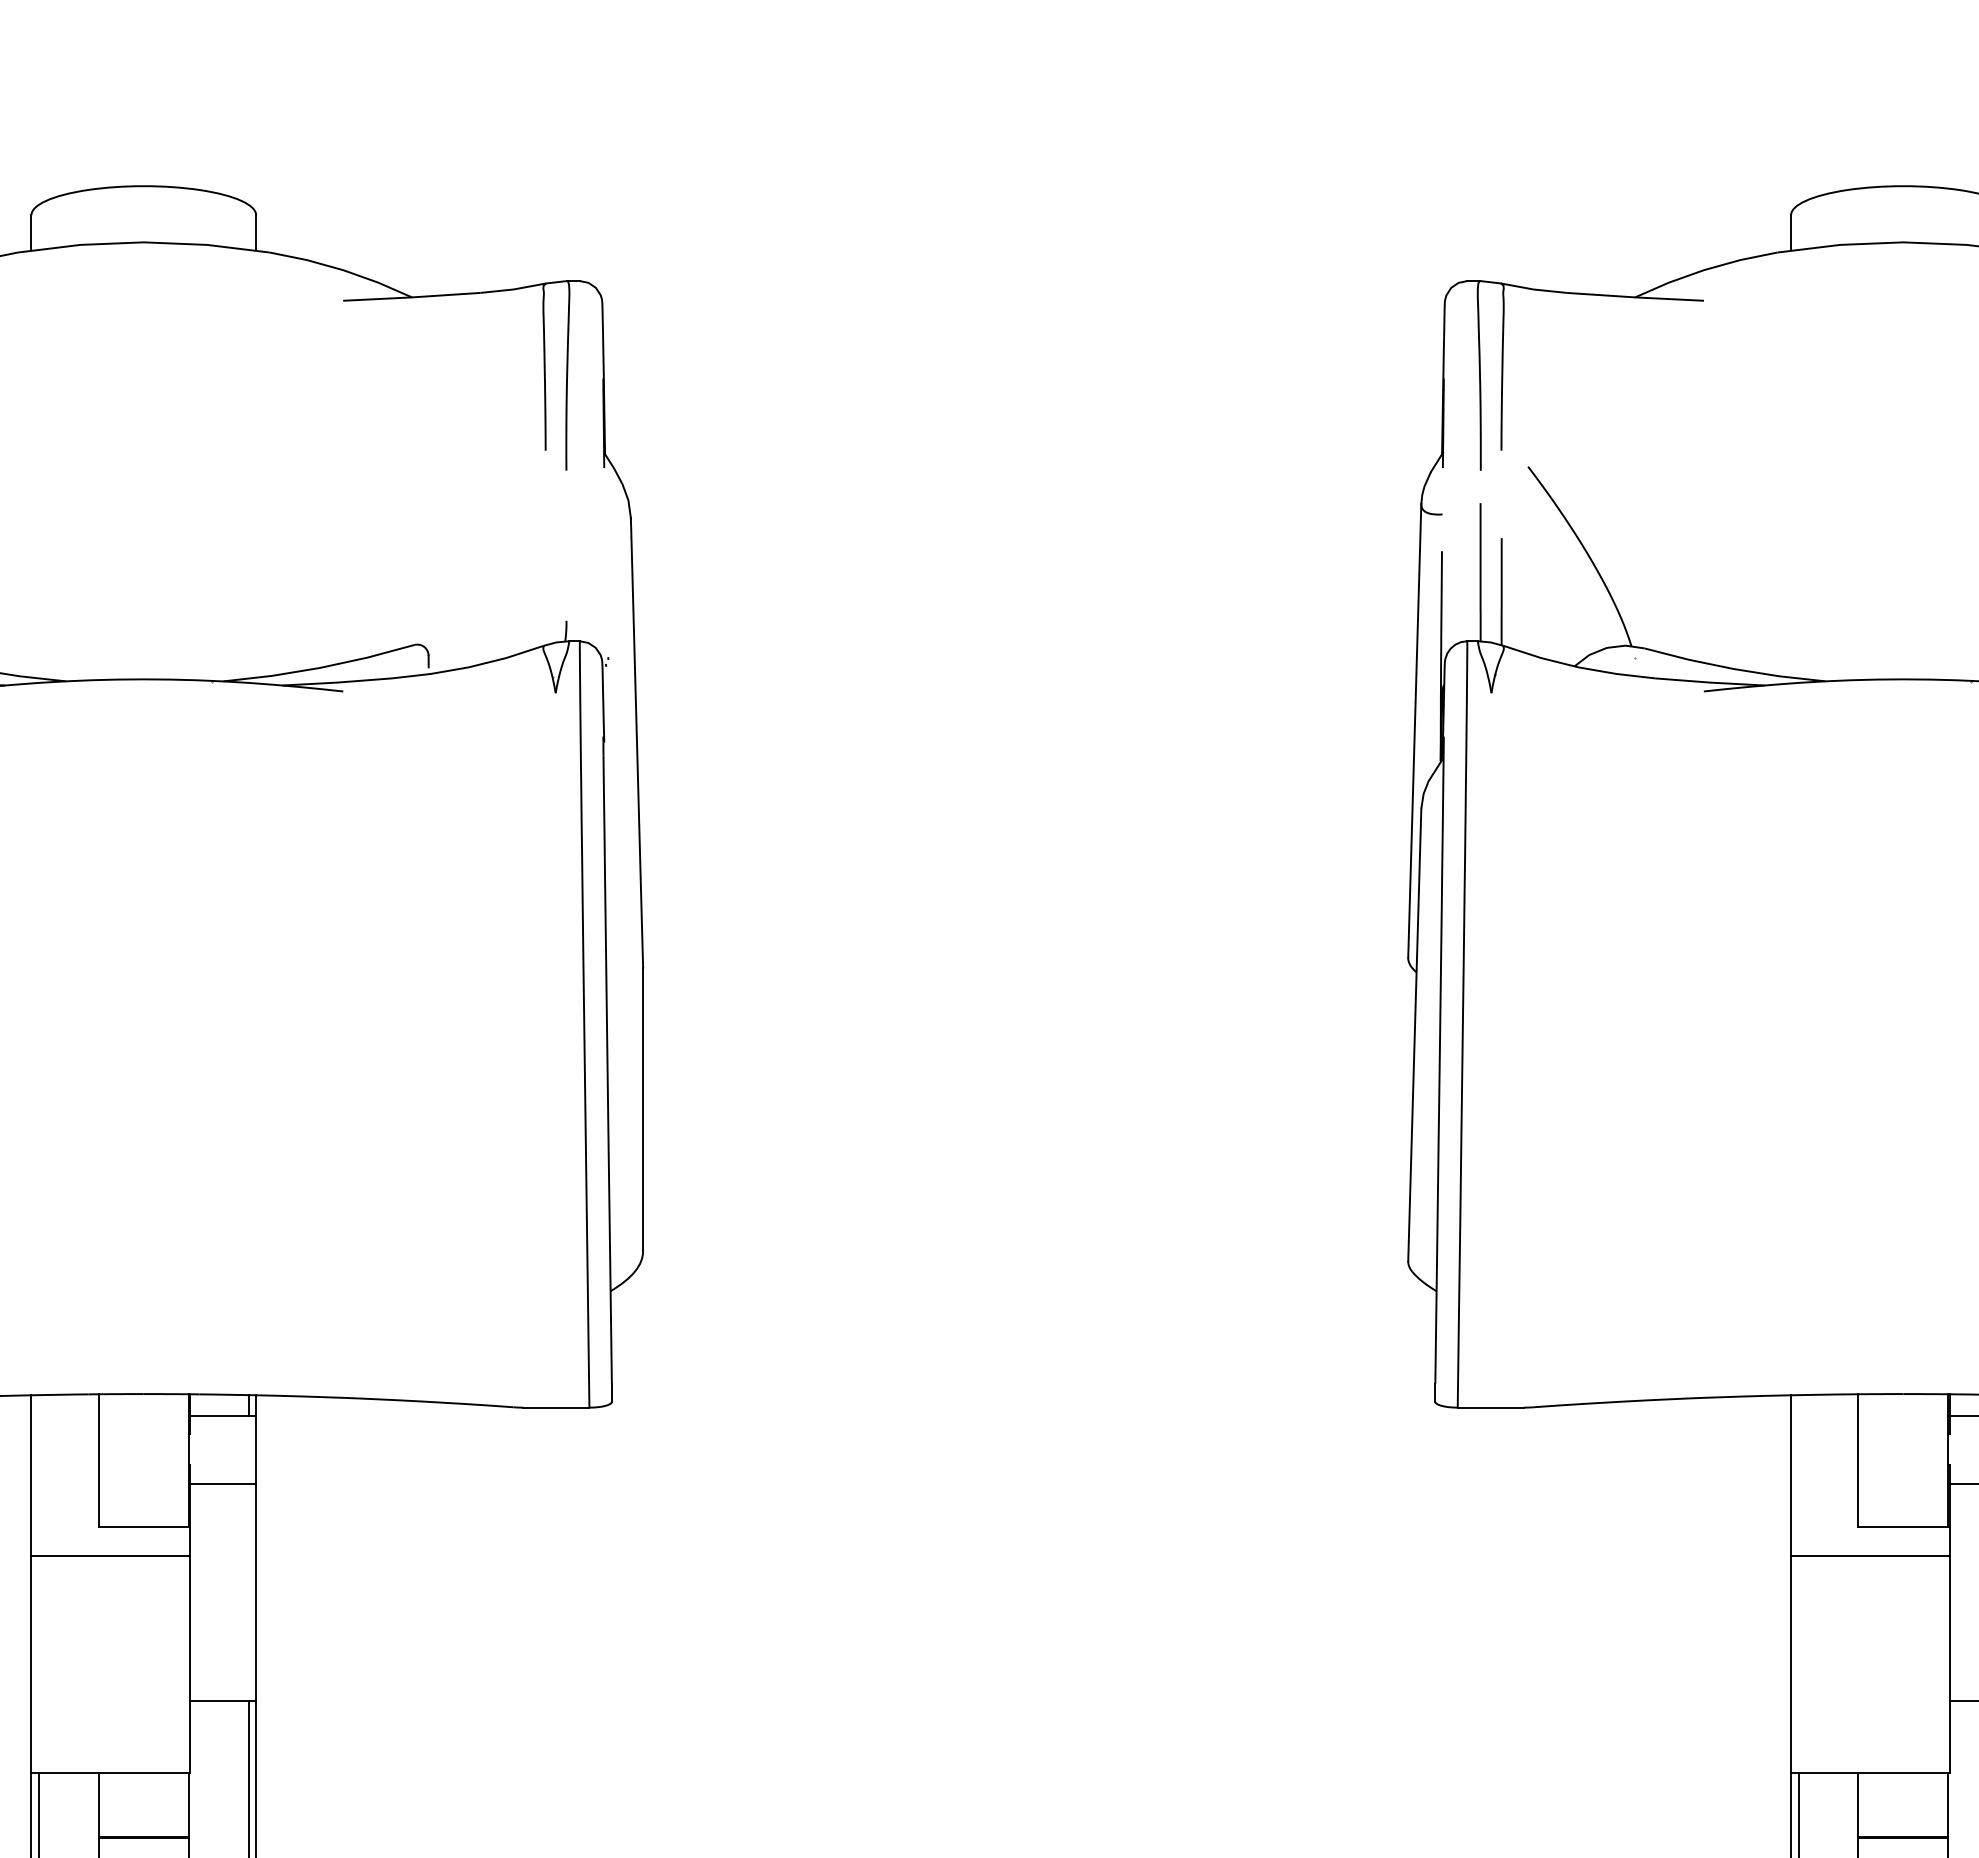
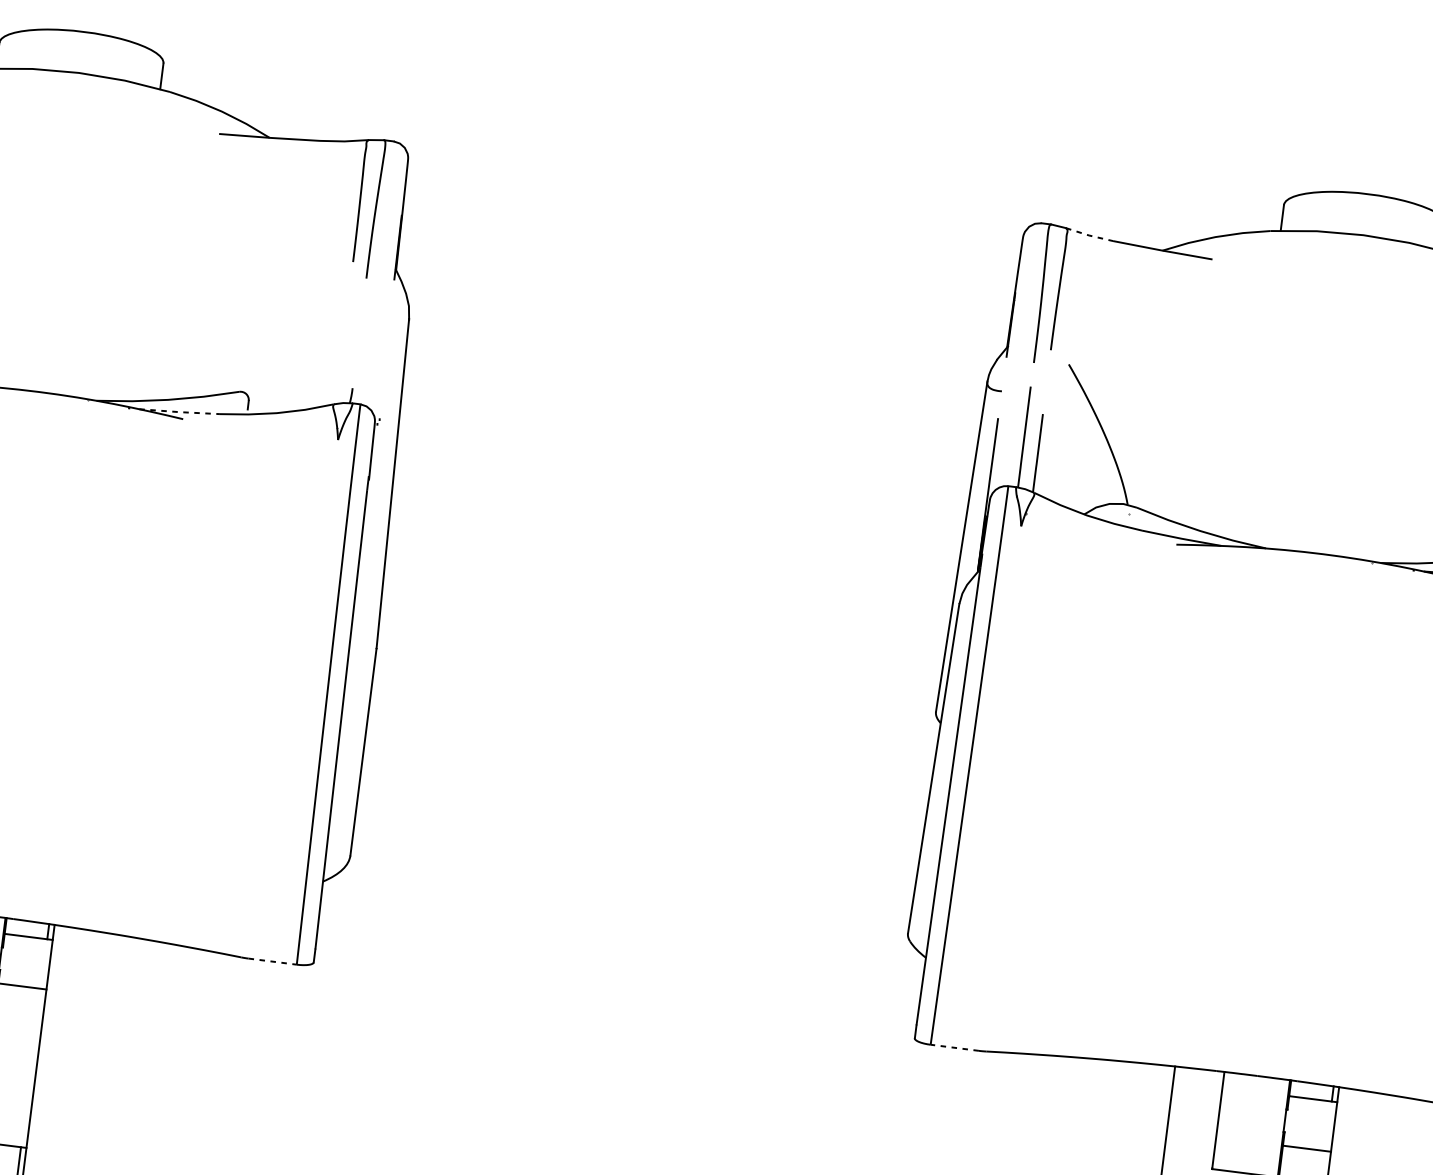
line: (1533, 289) -> (1089, 235), solid -> dashed
line: (337, 682) -> (179, 412), solid -> dashed
line: (556, 1407) -> (272, 961), solid -> dashed
line: (1490, 1407) -> (954, 1047), solid -> dashed

